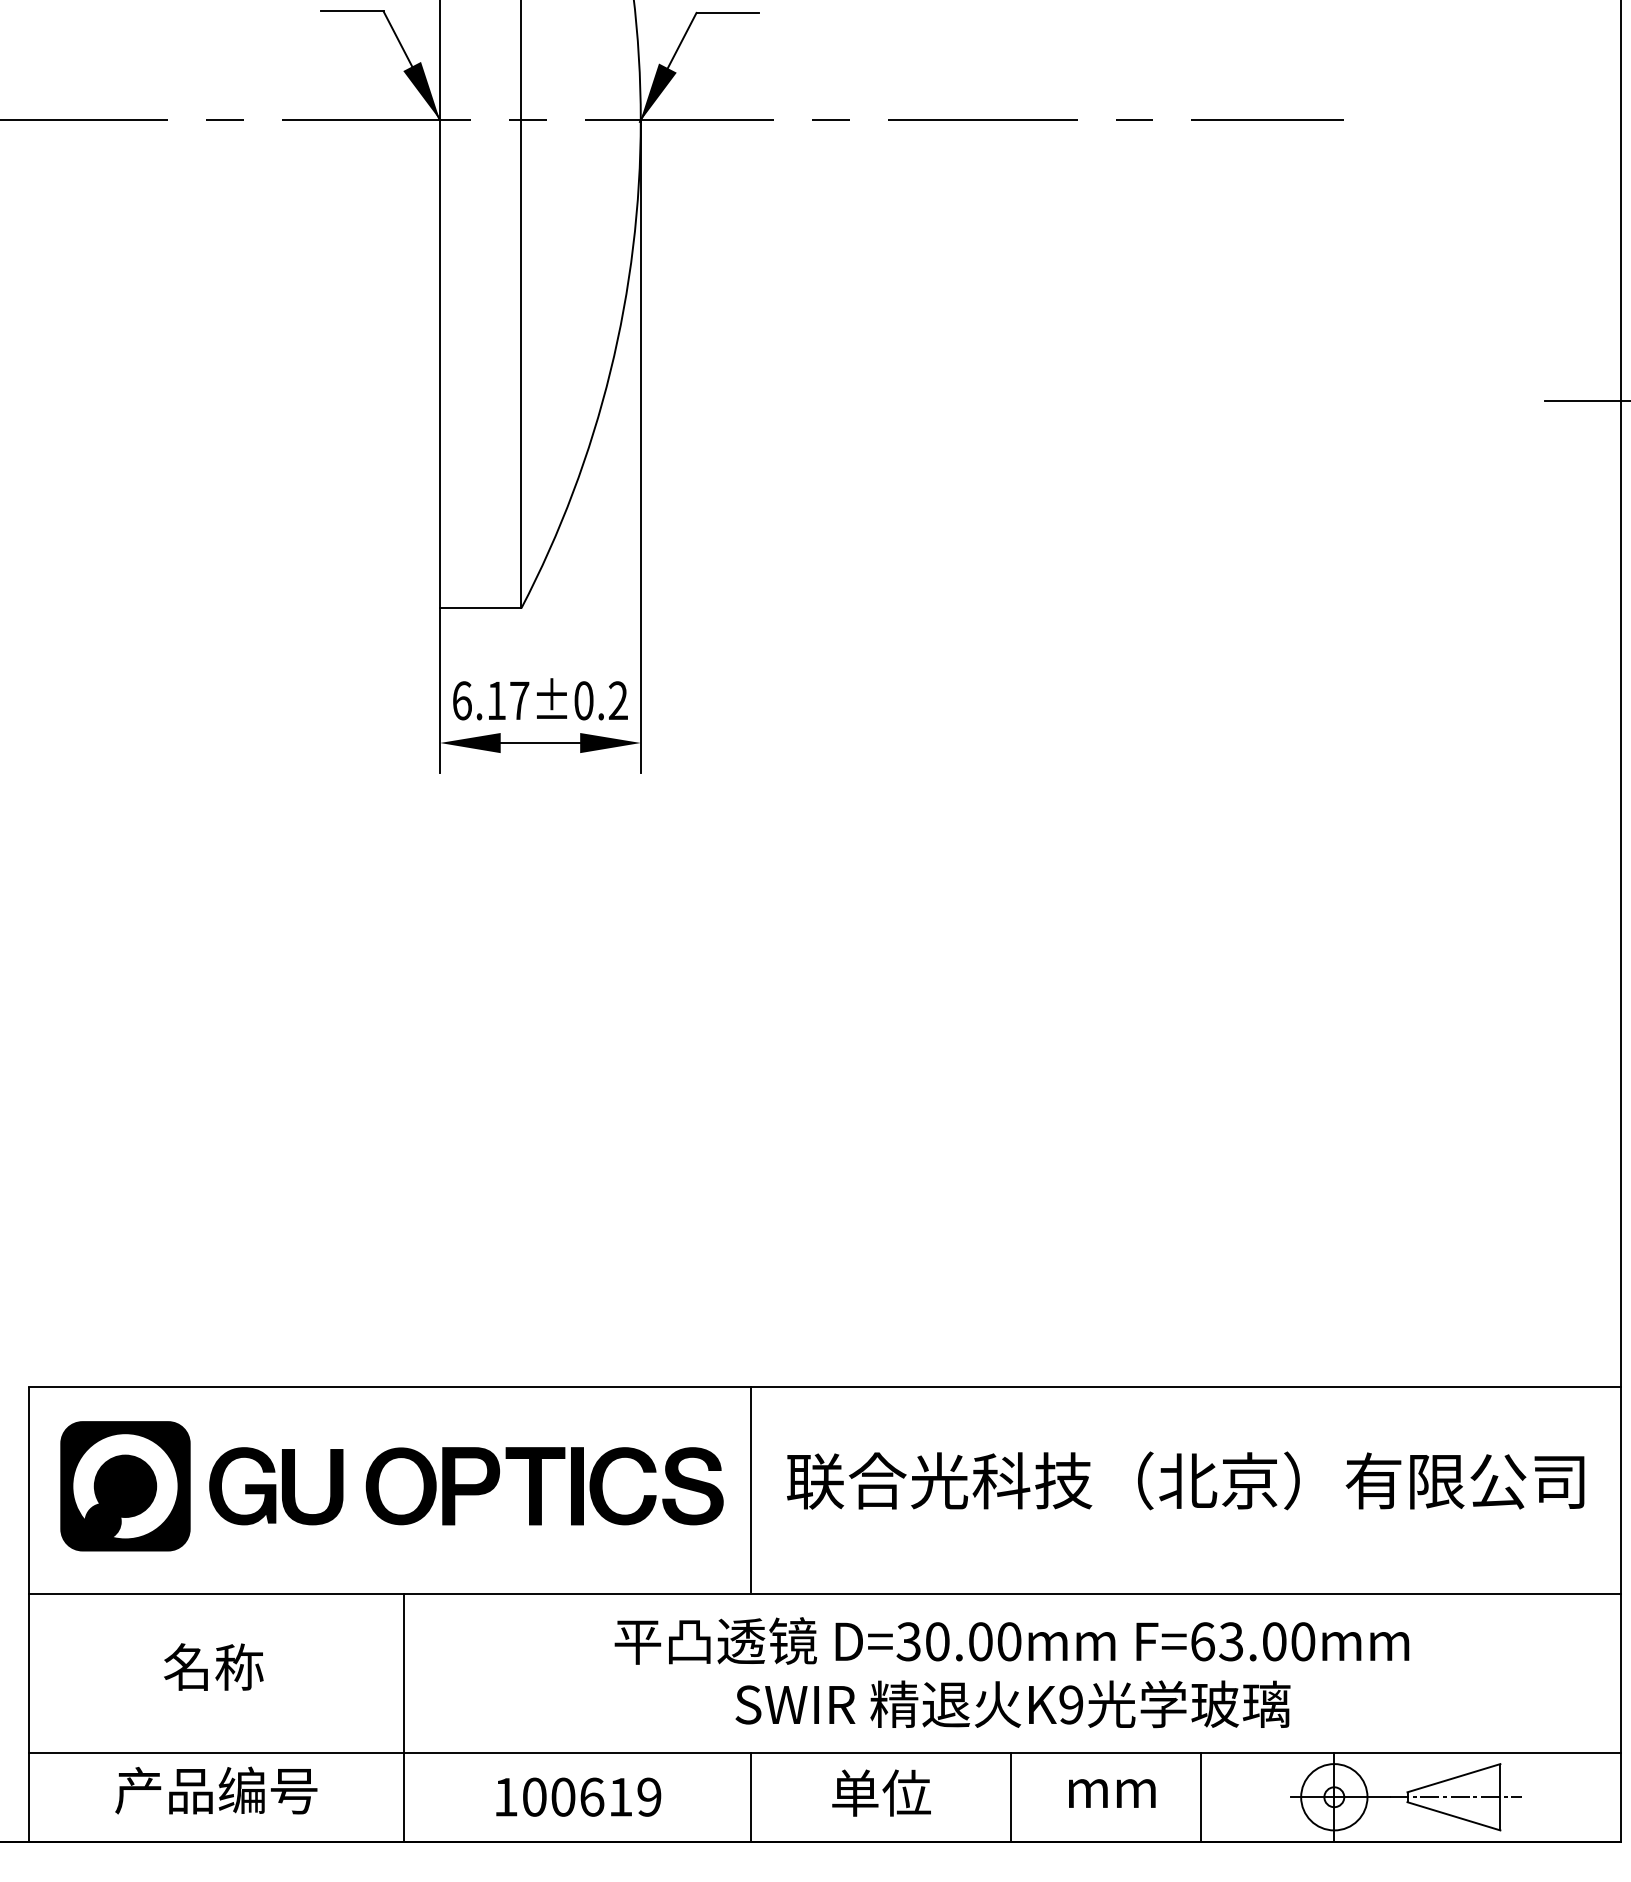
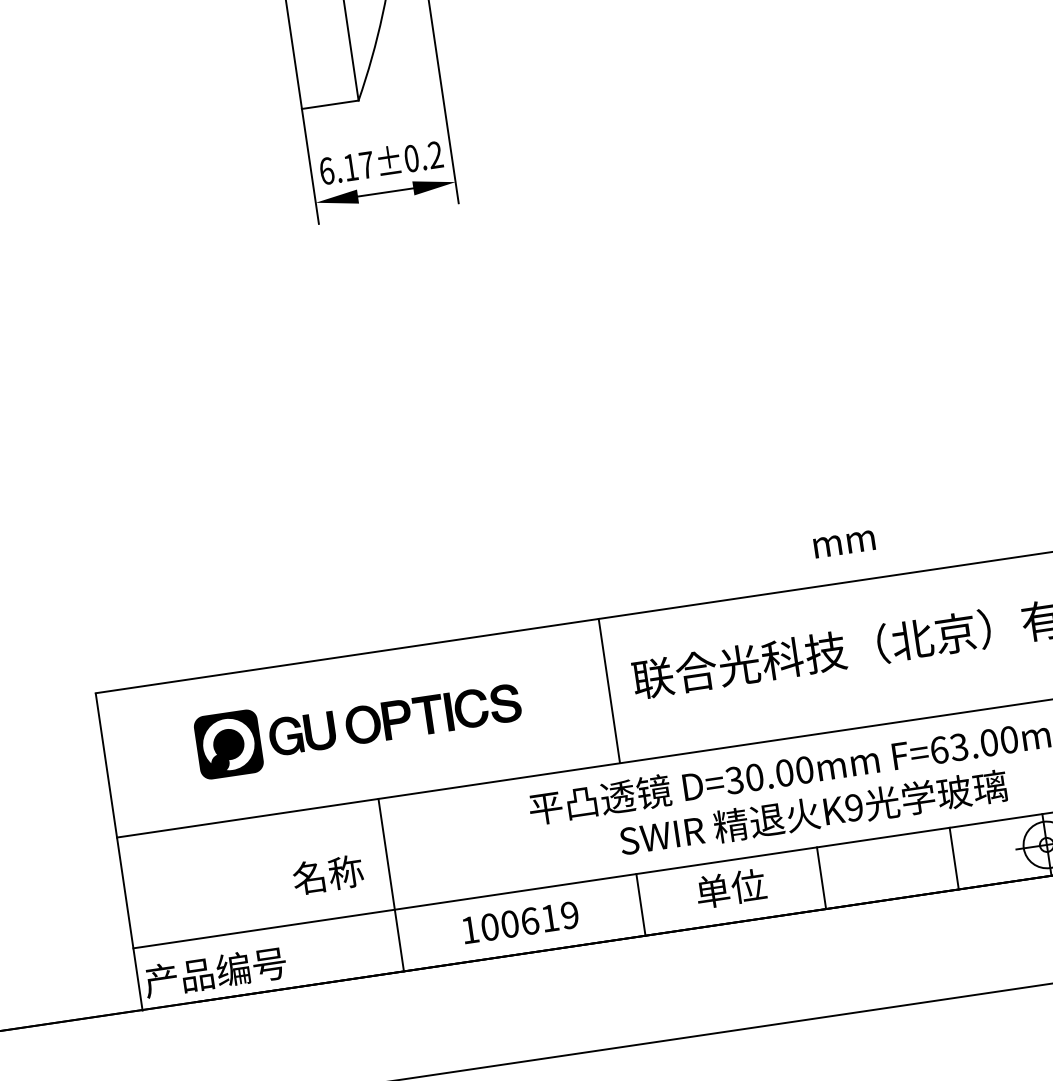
part: (391, 1486) -> (358, 725), size x0.7
text: (213, 1666) -> (327, 874), moved
text: (216, 1790) -> (215, 972), moved
text: (1112, 1793) -> (844, 544), moved

